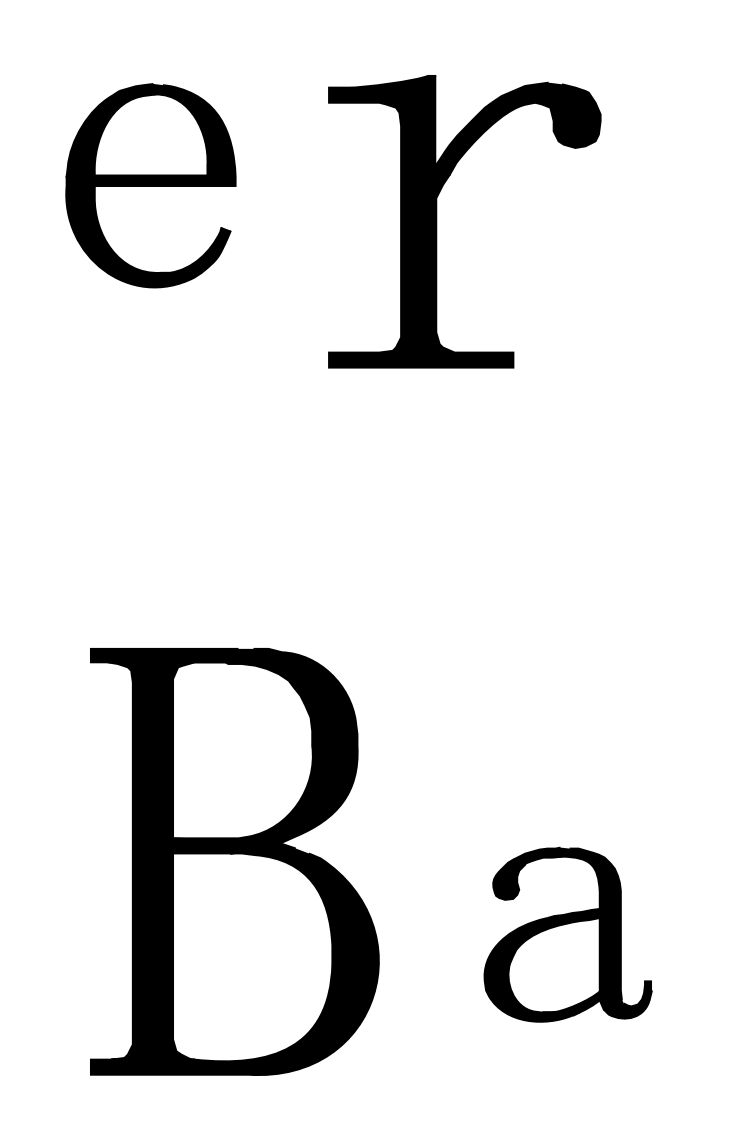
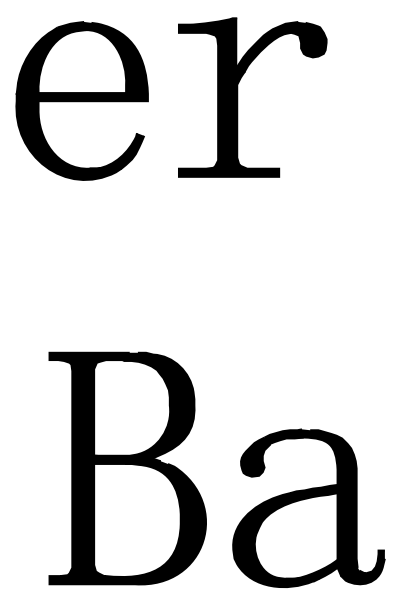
part: (149, 184) -> (81, 100), size x1.43
part: (438, 221) -> (238, 97), moved
part: (567, 933) -> (308, 507), size x1.67

